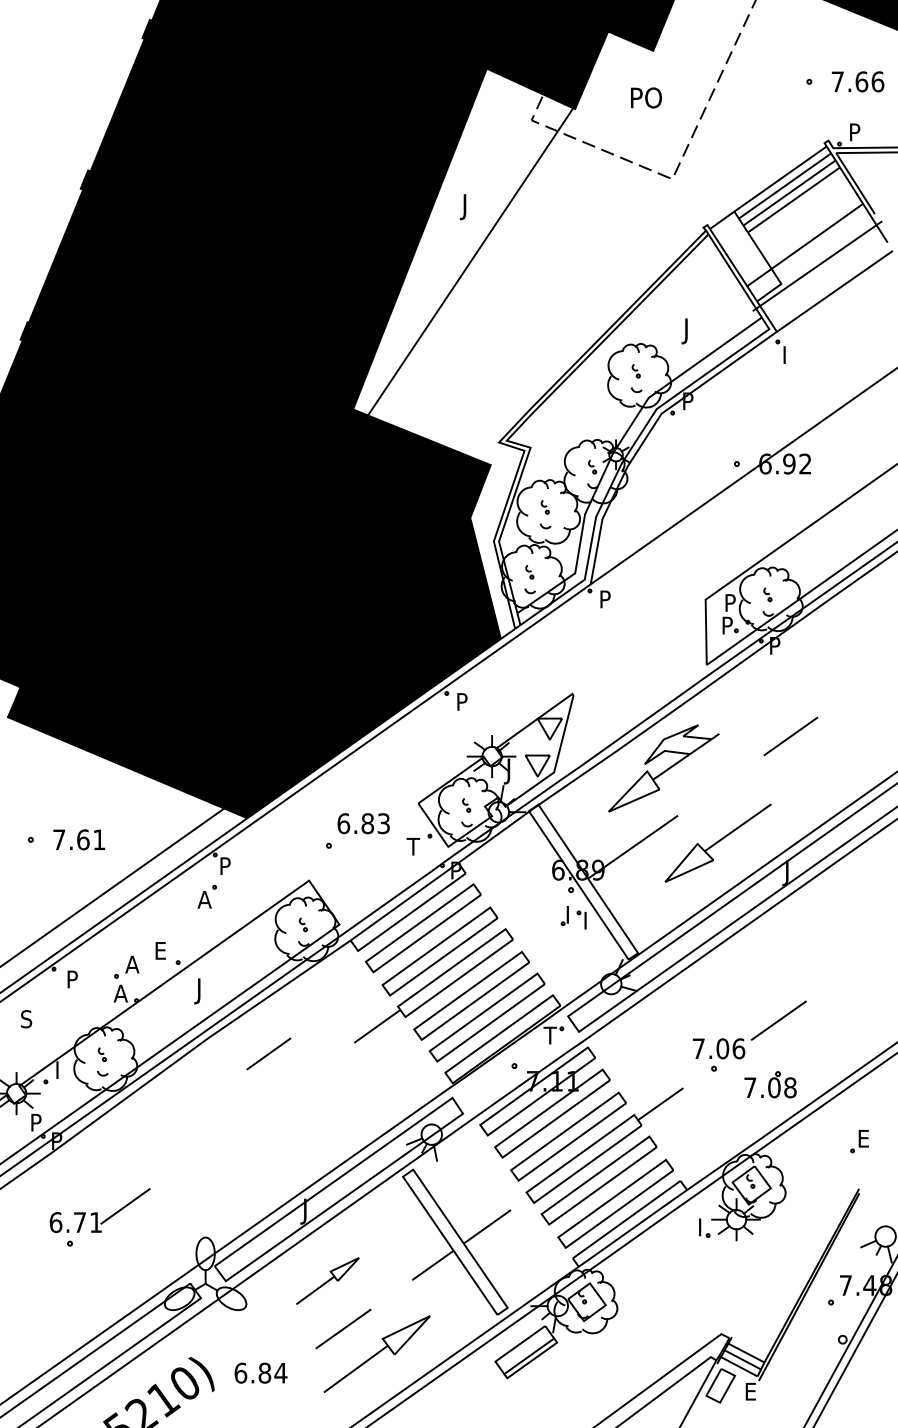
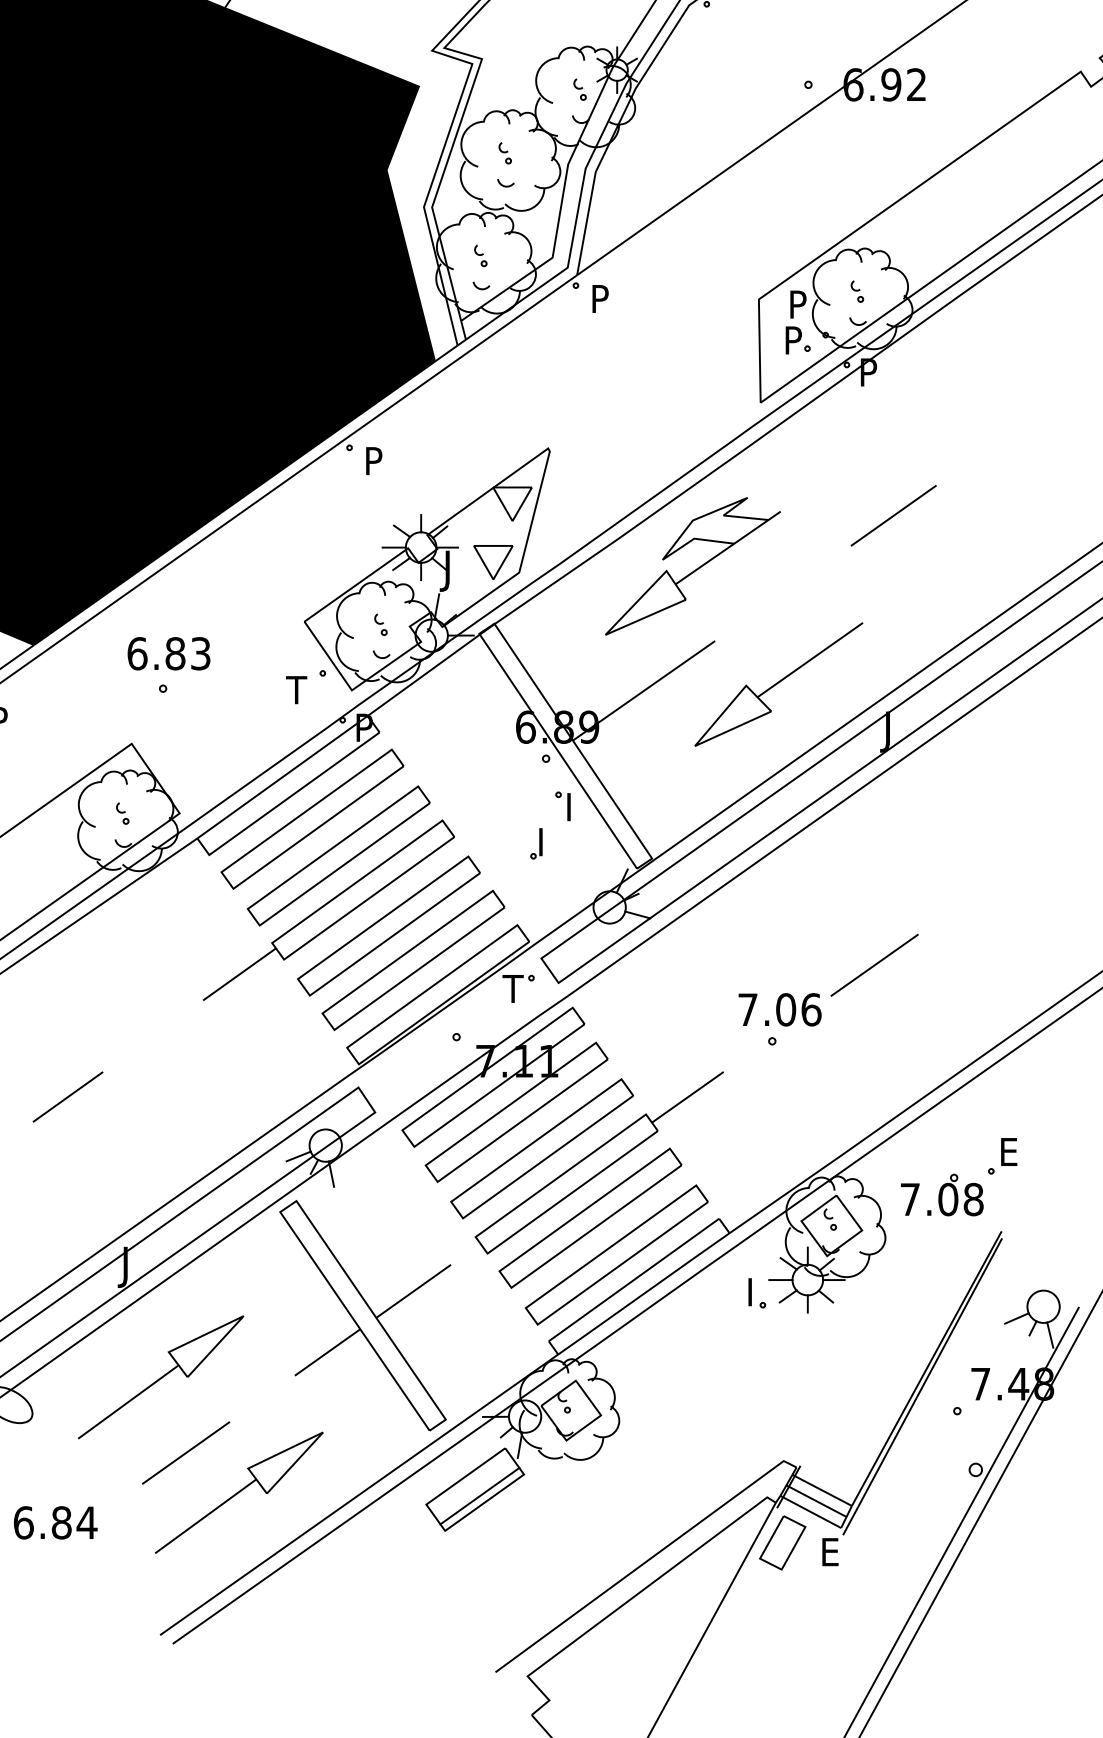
text: (363, 823) -> (168, 653), moved
part: (564, 916) -> (535, 844), moved
line: (268, 1053) -> (67, 1096), moved
part: (770, 1084) -> (942, 1194), moved
part: (327, 1280) -> (160, 1376), size x1.67

